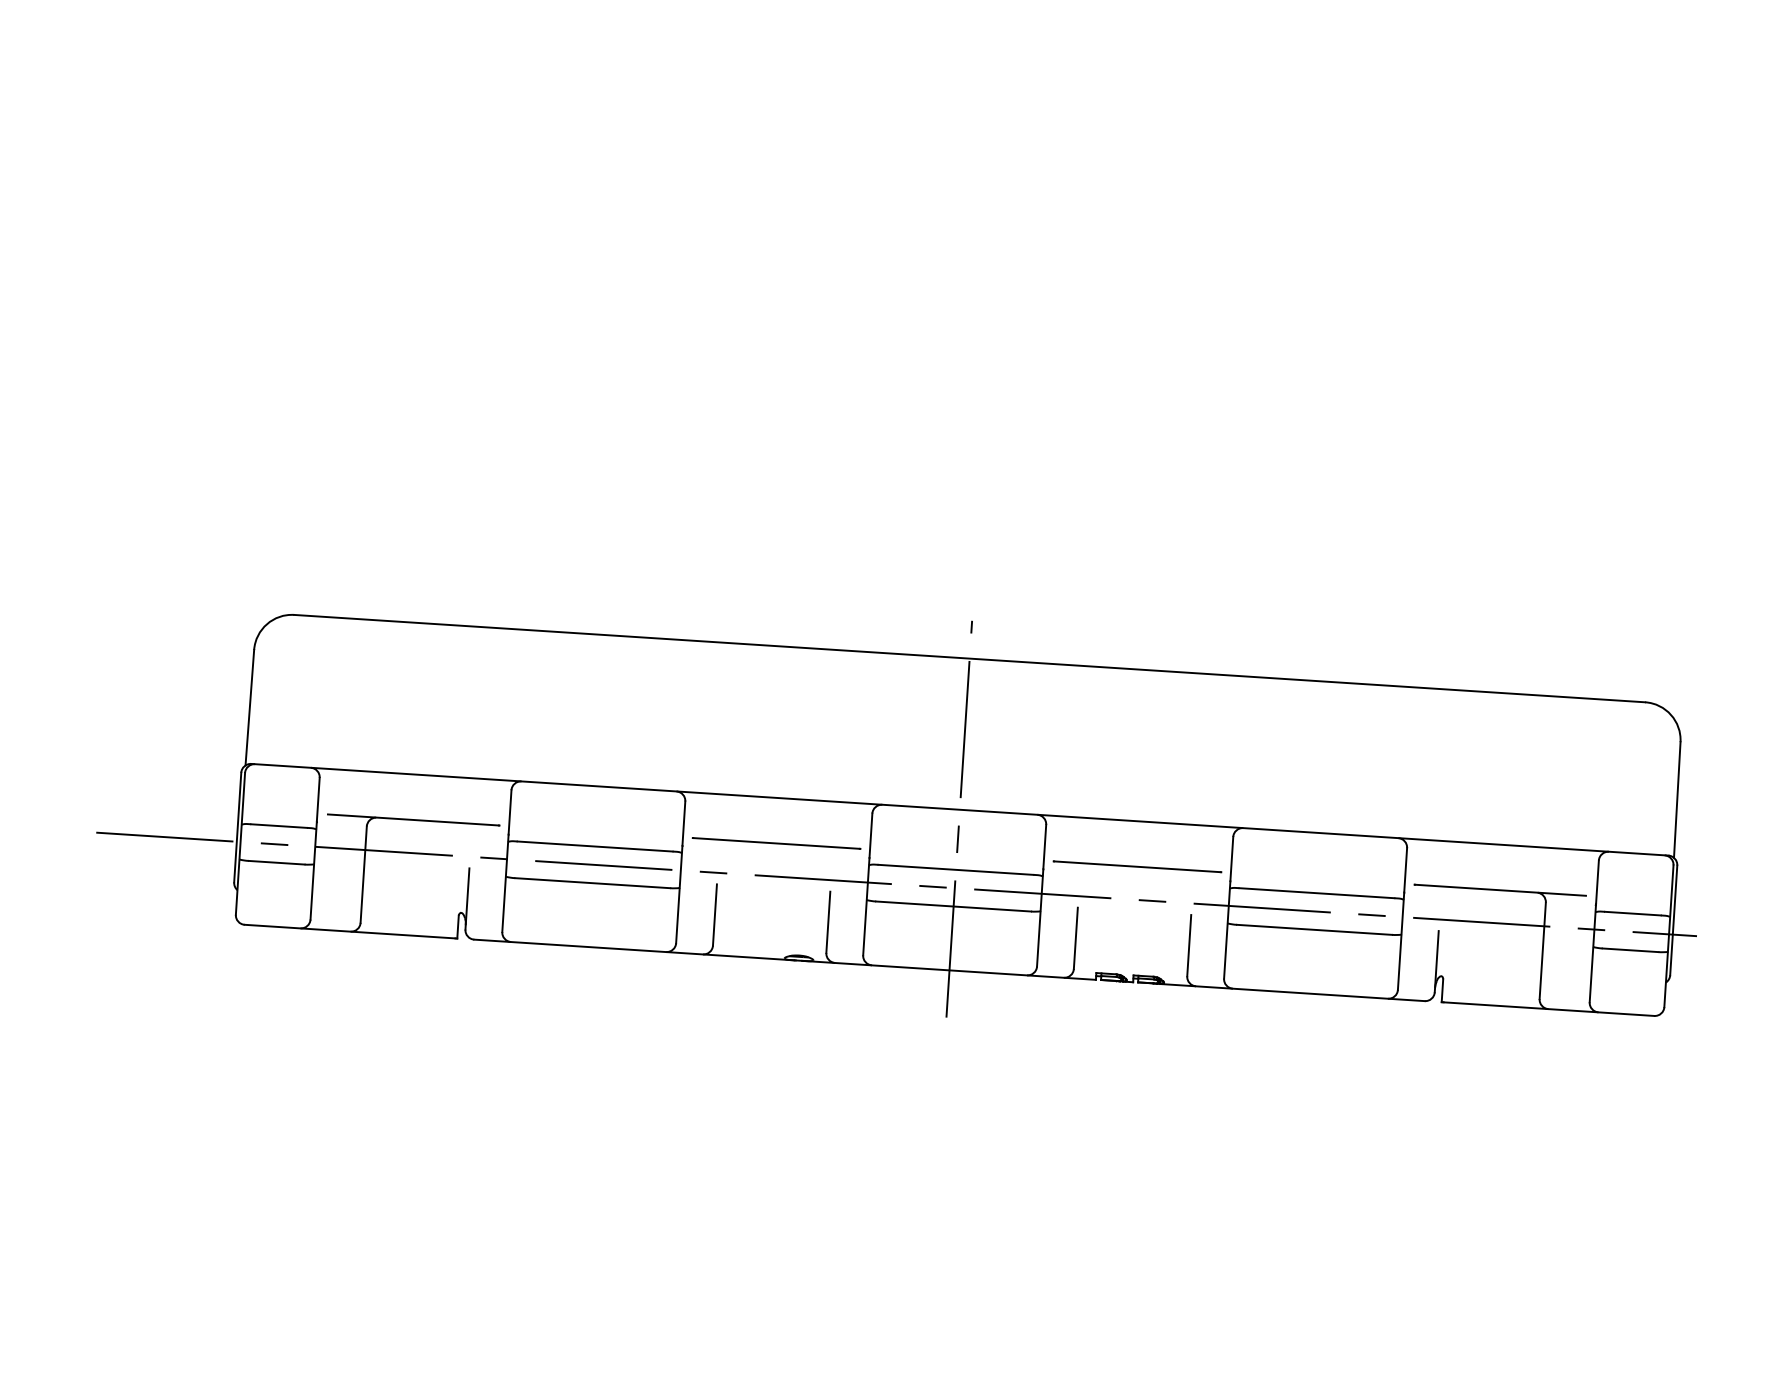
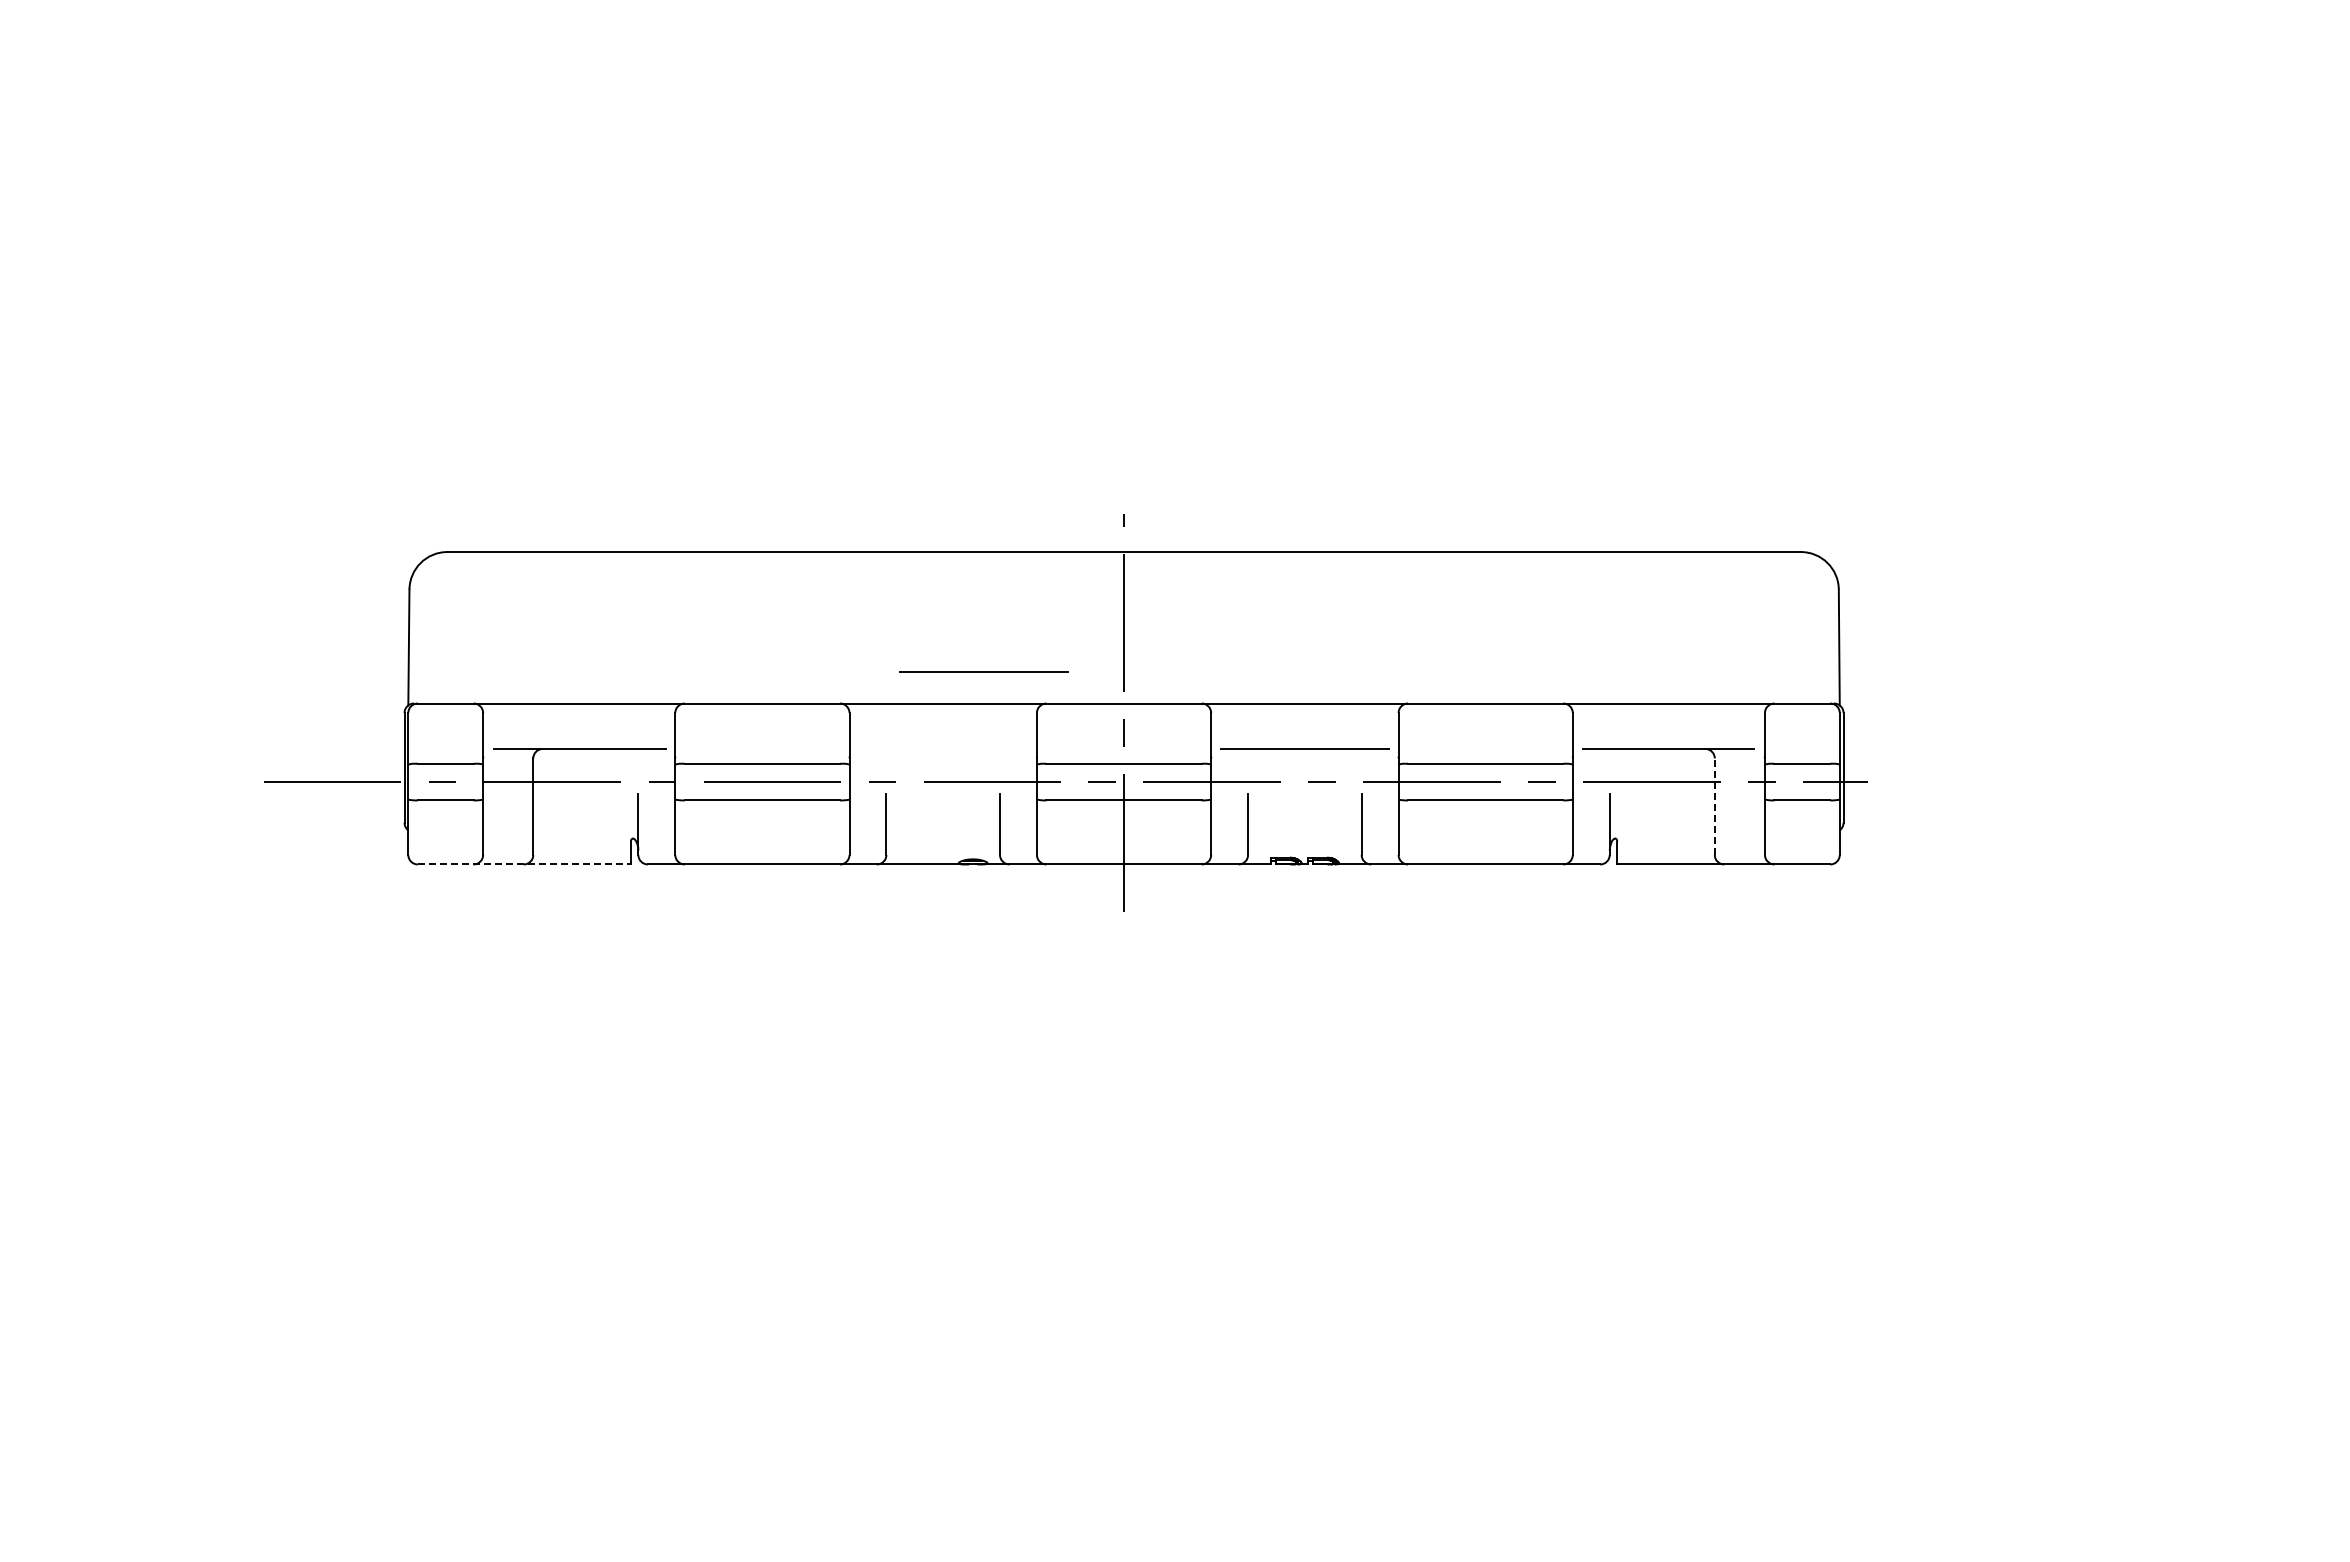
line: (775, 842) -> (983, 671), moved
line: (350, 931) -> (523, 864), solid -> dashed
line: (1542, 950) -> (1714, 806), solid -> dashed

